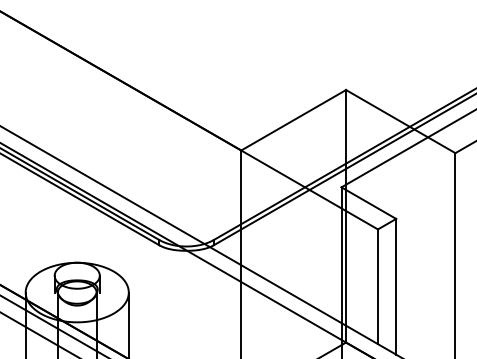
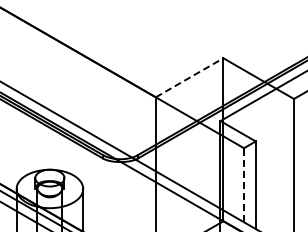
line: (295, 119) -> (190, 77), solid -> dashed
line: (378, 285) -> (244, 184), solid -> dashed

